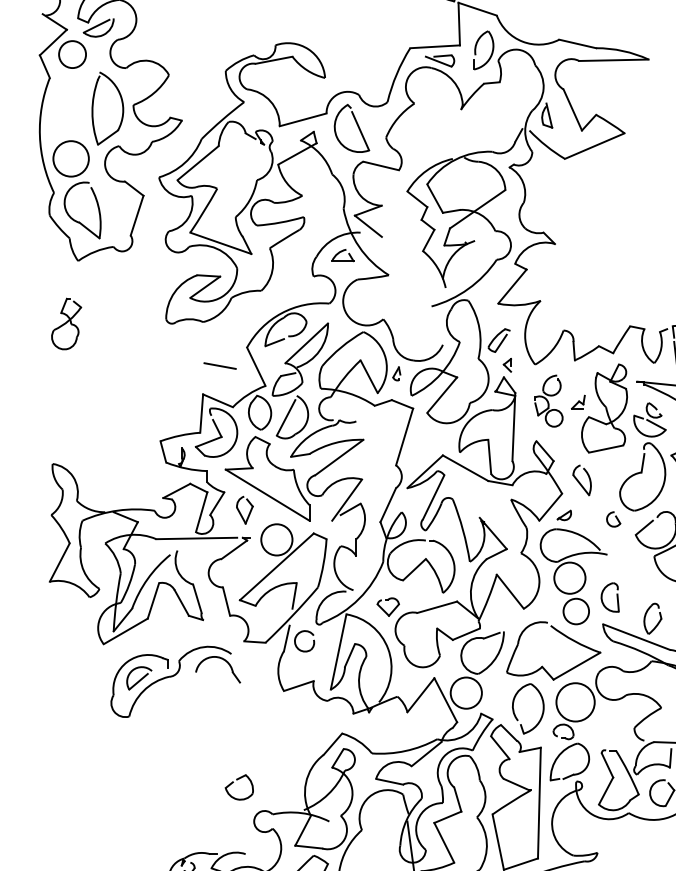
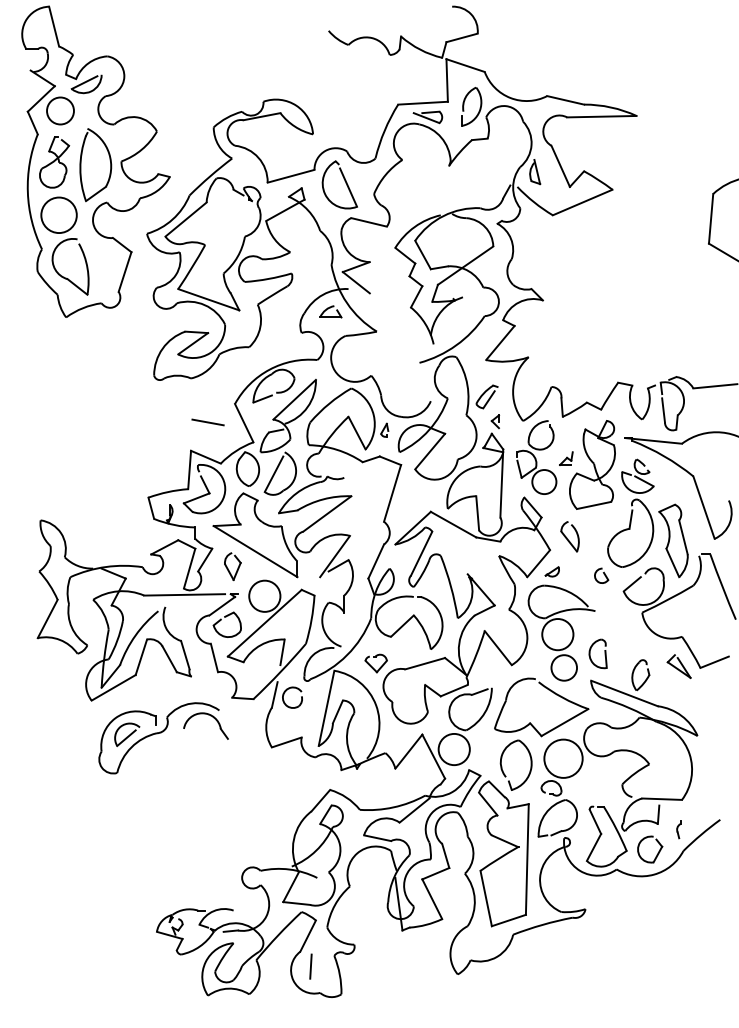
part: (66, 324) -> (54, 162), moved
part: (548, 401) -> (536, 457), size x1.43
part: (233, 783) -> (221, 620), moved

